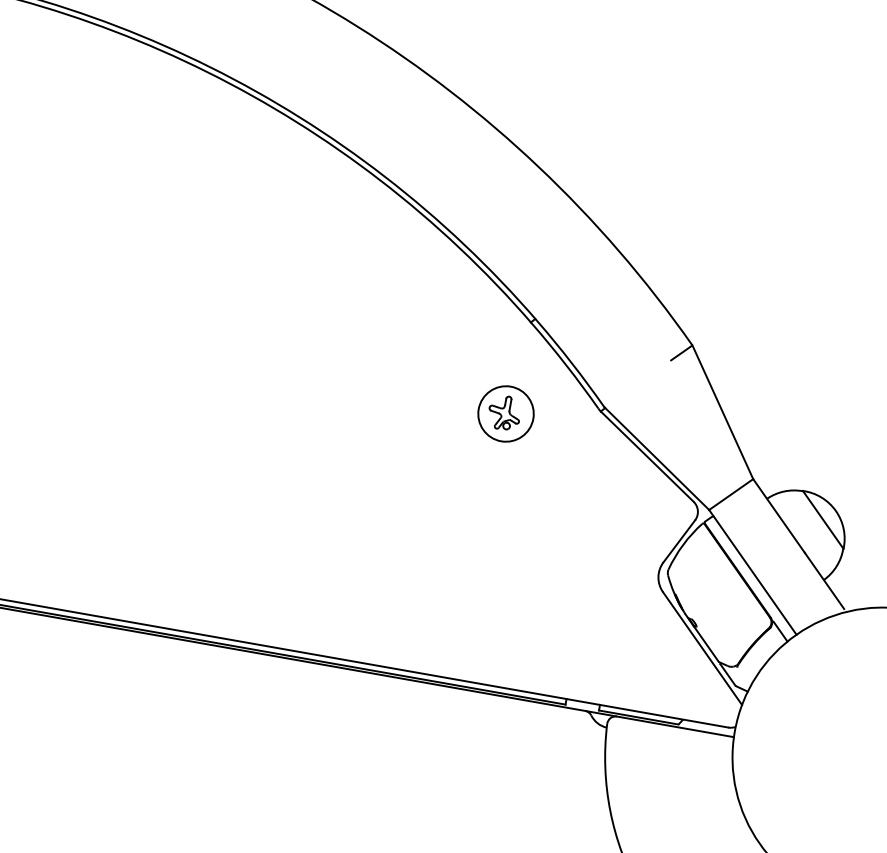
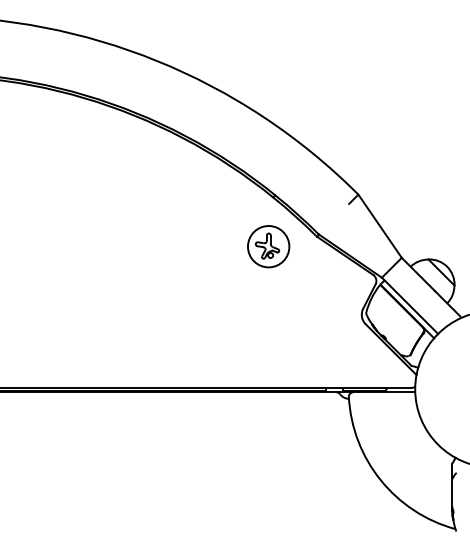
part: (505, 413) -> (268, 246), size x1.43

